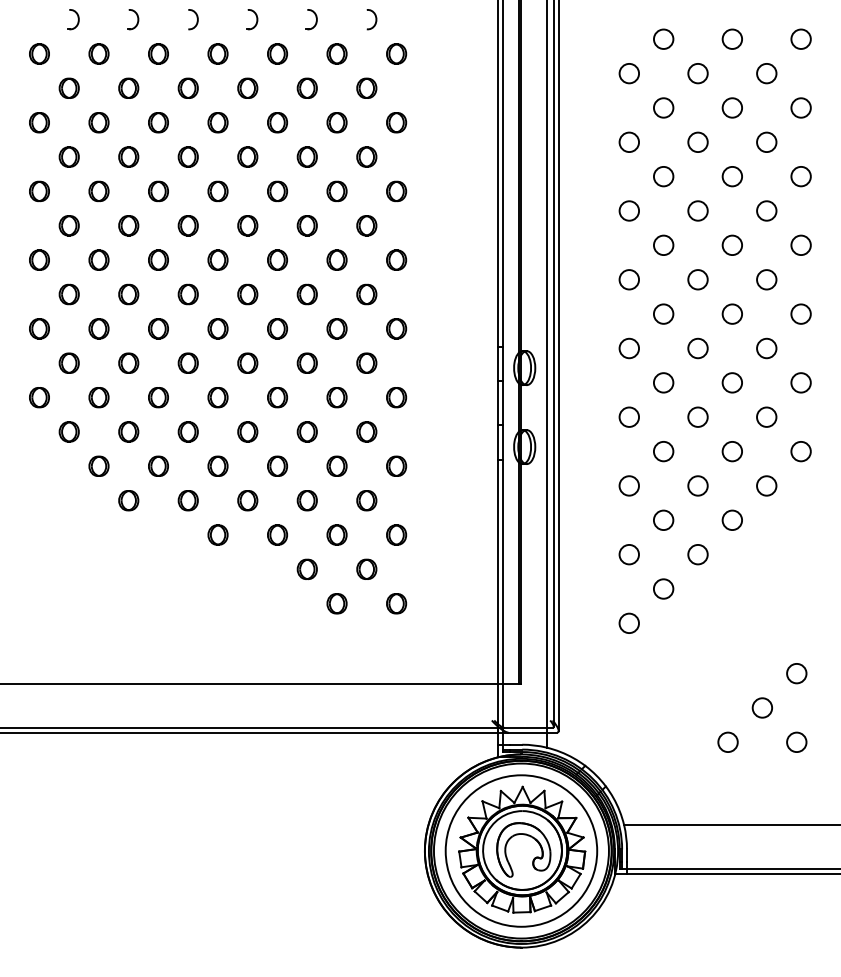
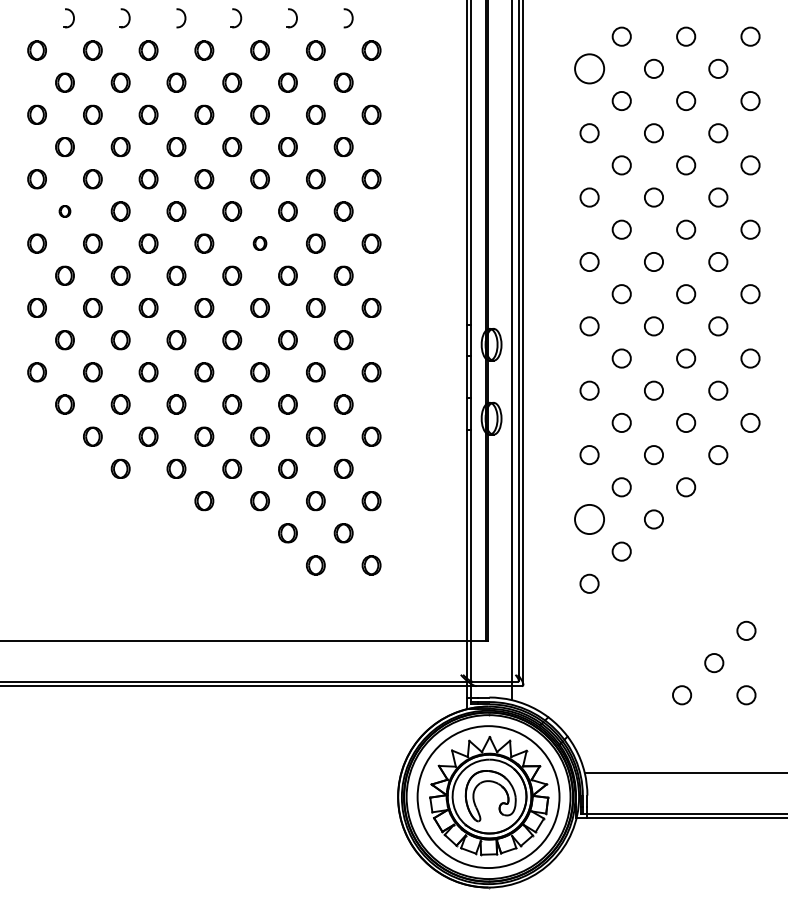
circle: (629, 73) -> (589, 68), size x1.6
part: (68, 225) -> (64, 211), size x0.6
part: (276, 260) -> (259, 243), size x0.7
circle: (629, 554) -> (589, 519), size x1.6

